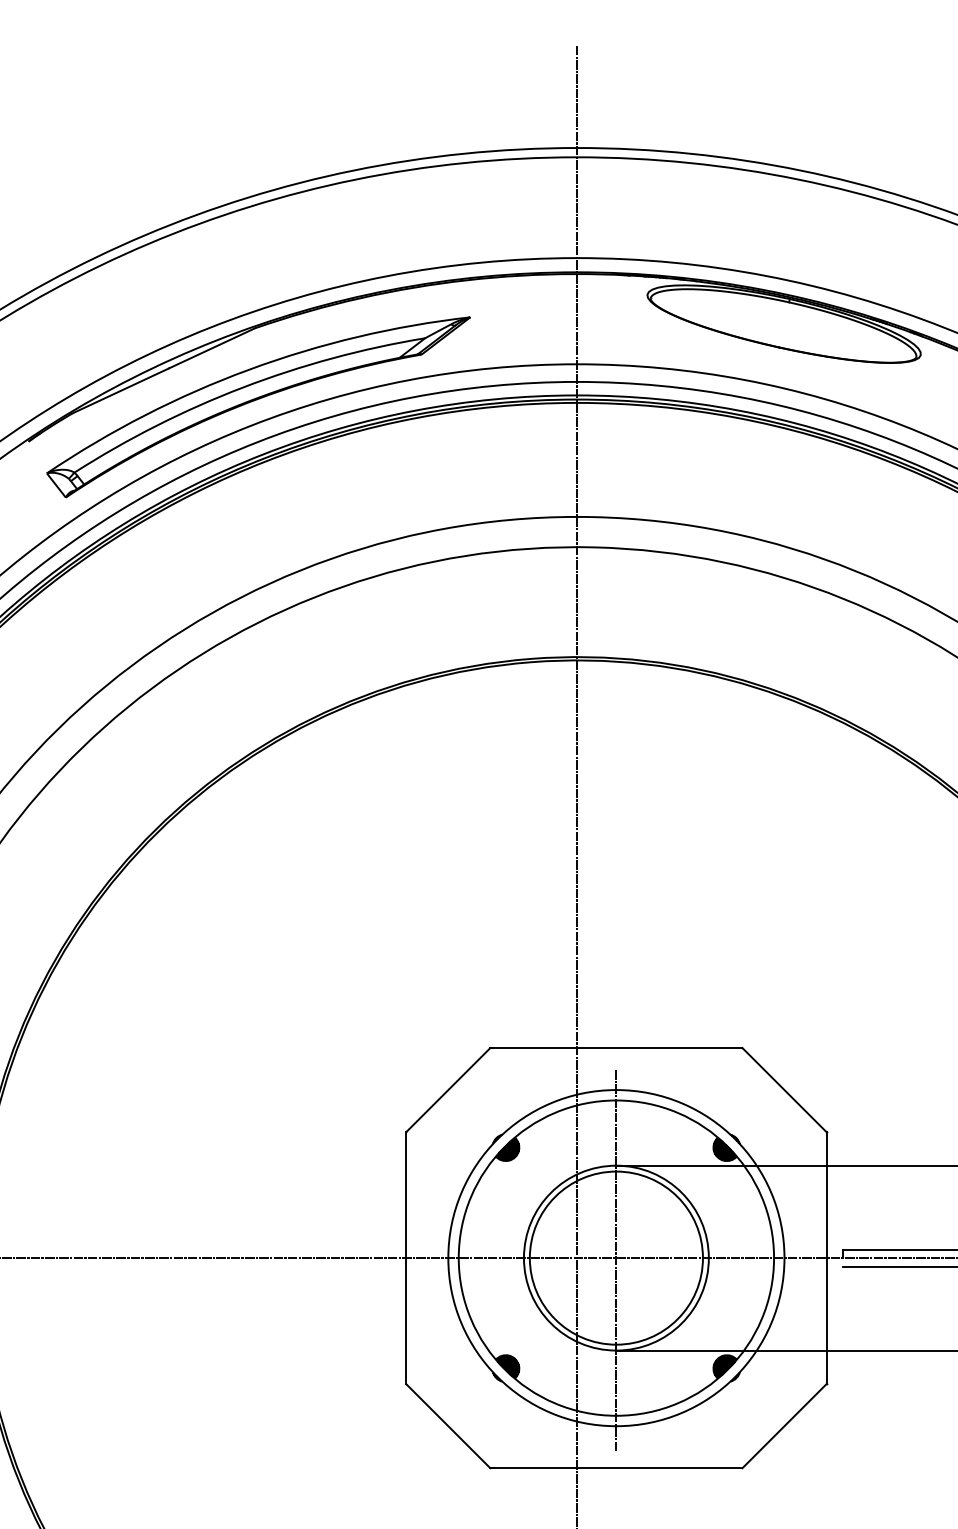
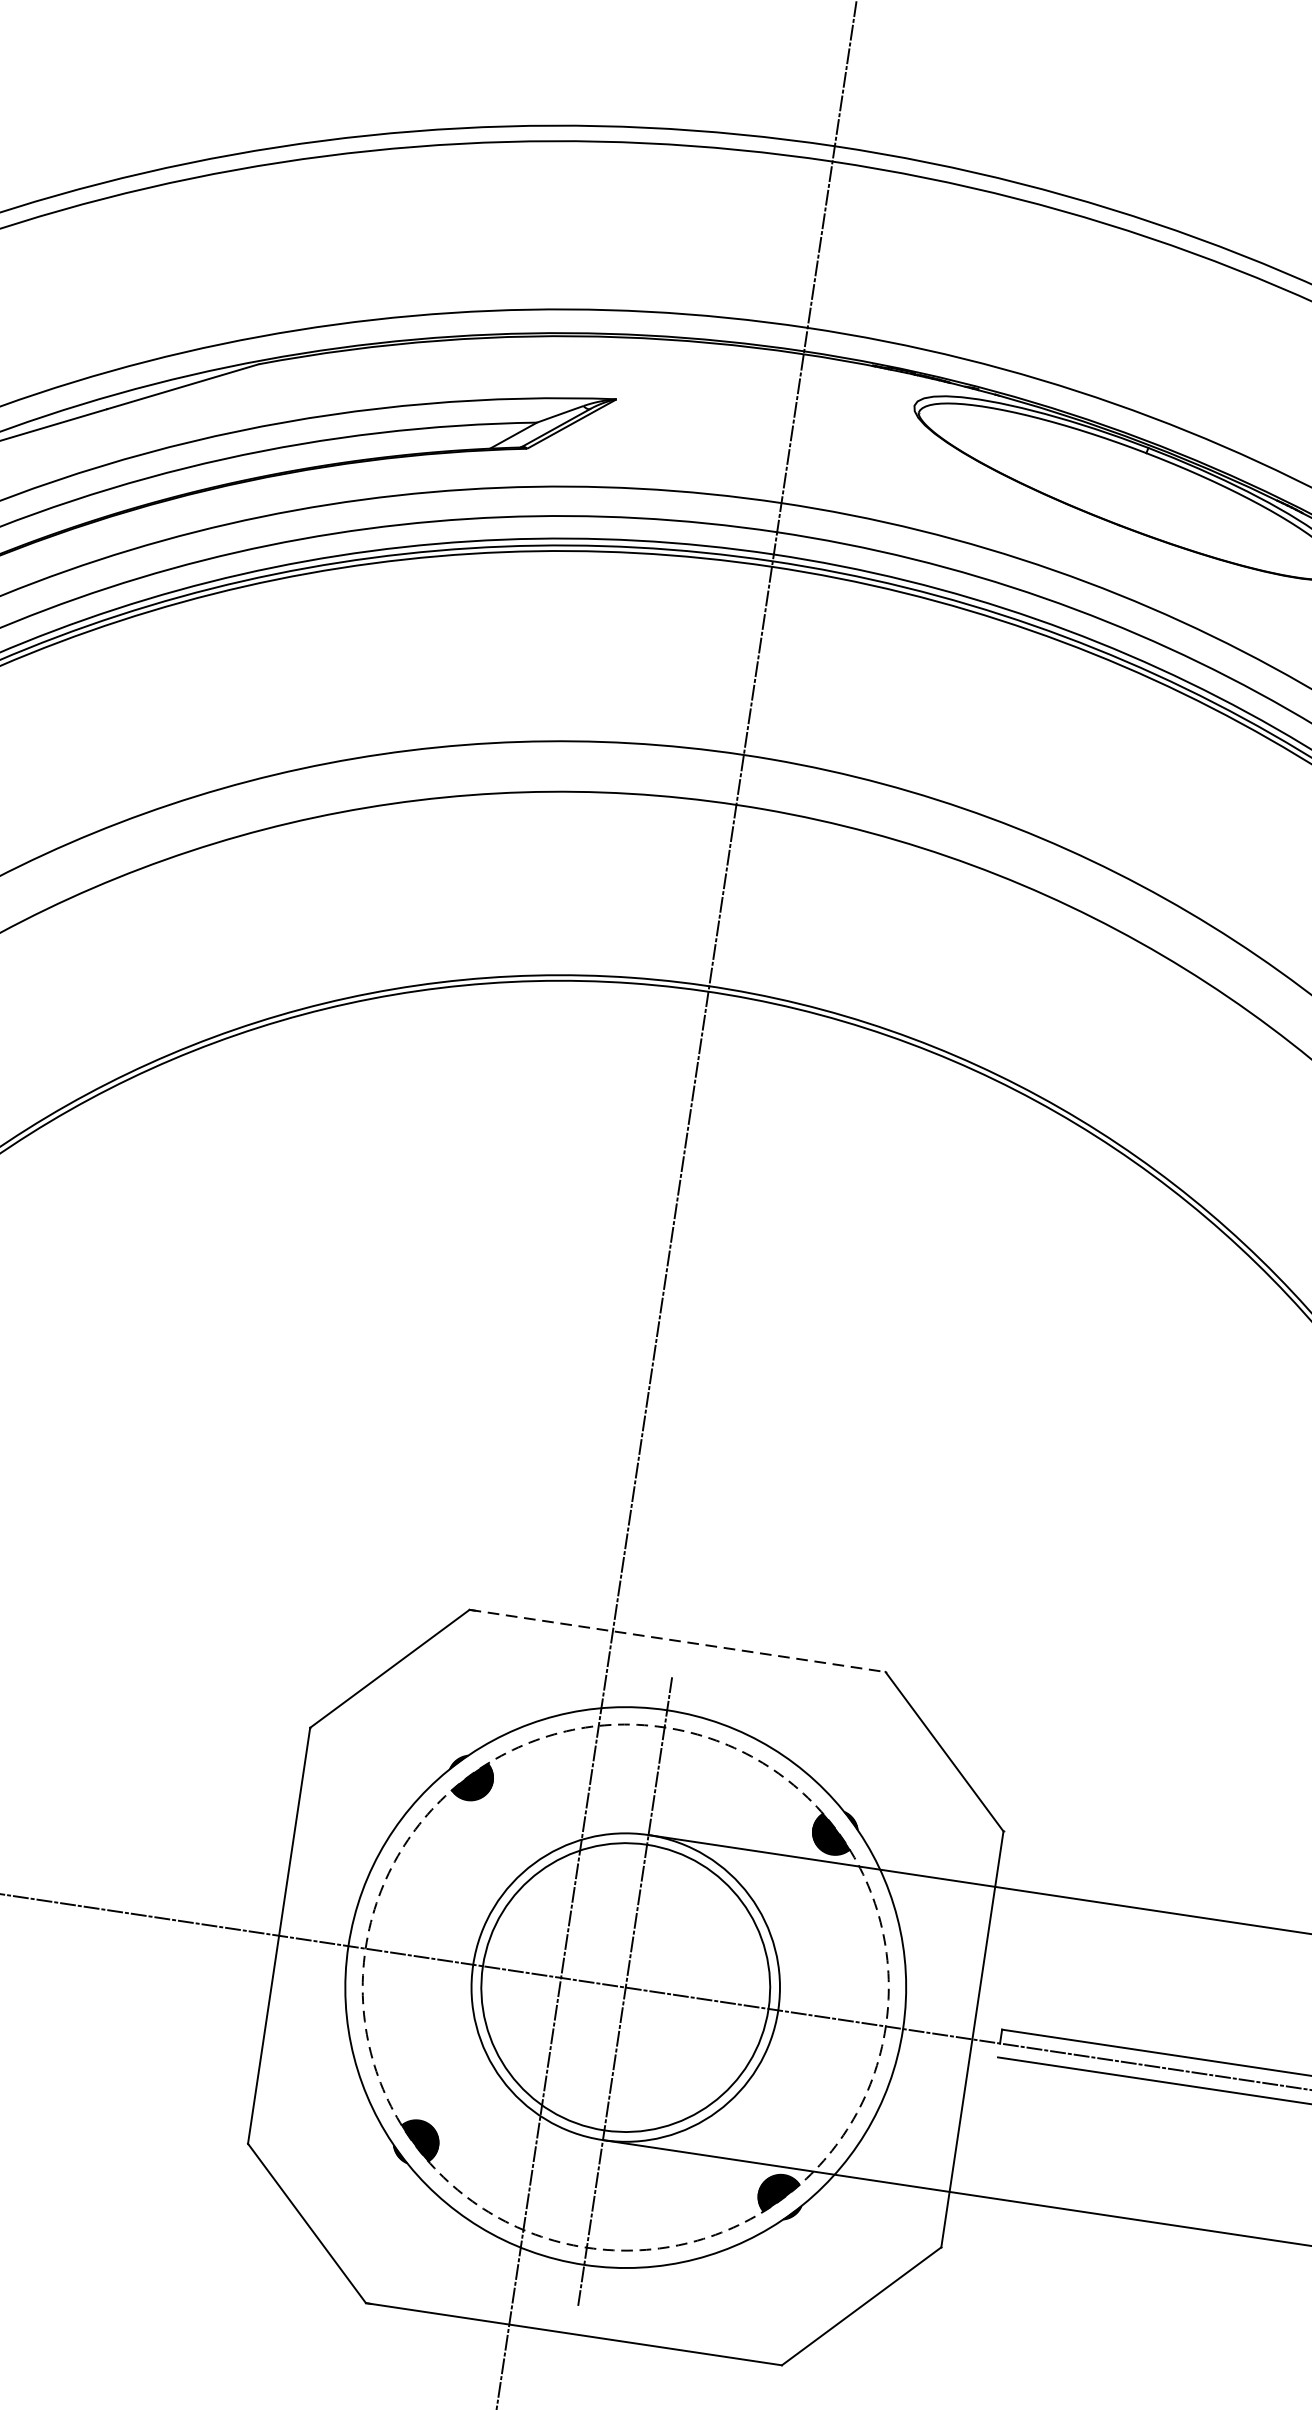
line: (616, 1048) -> (677, 1641), solid -> dashed
circle: (616, 1257) -> (626, 1986), solid -> dashed

